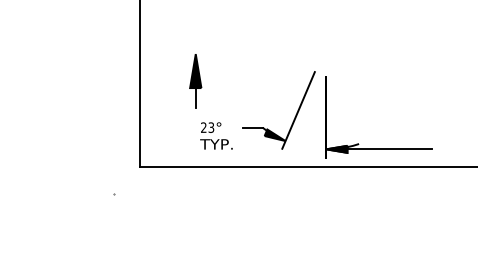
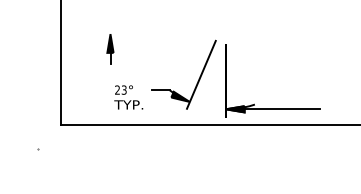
part: (195, 81) -> (110, 49), size x0.62

